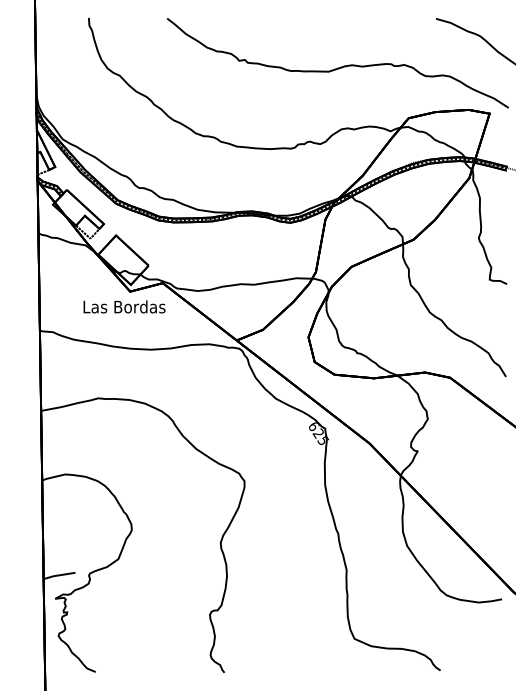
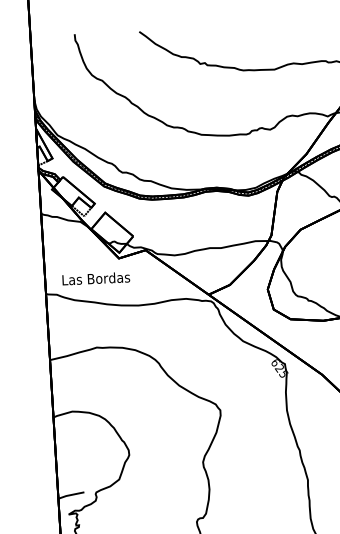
text: (124, 306) -> (96, 278), moved

